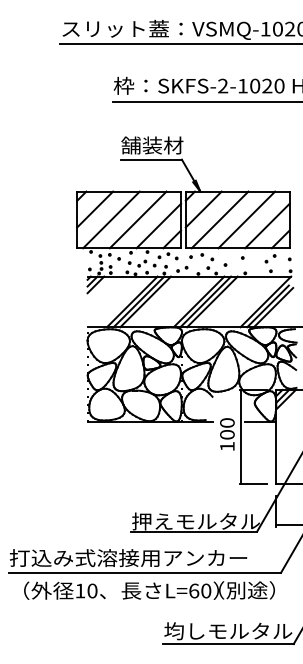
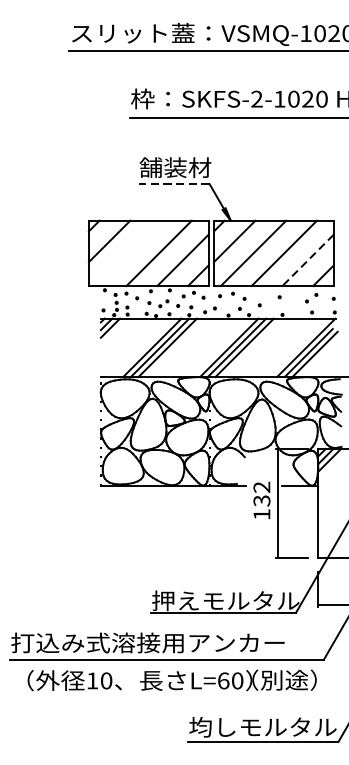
line: (151, 159) -> (174, 183), solid -> dashed
line: (111, 219) -> (128, 252), removed
line: (267, 226) -> (308, 260), solid -> dashed
text: (227, 428) -> (262, 493), 100 -> 132

